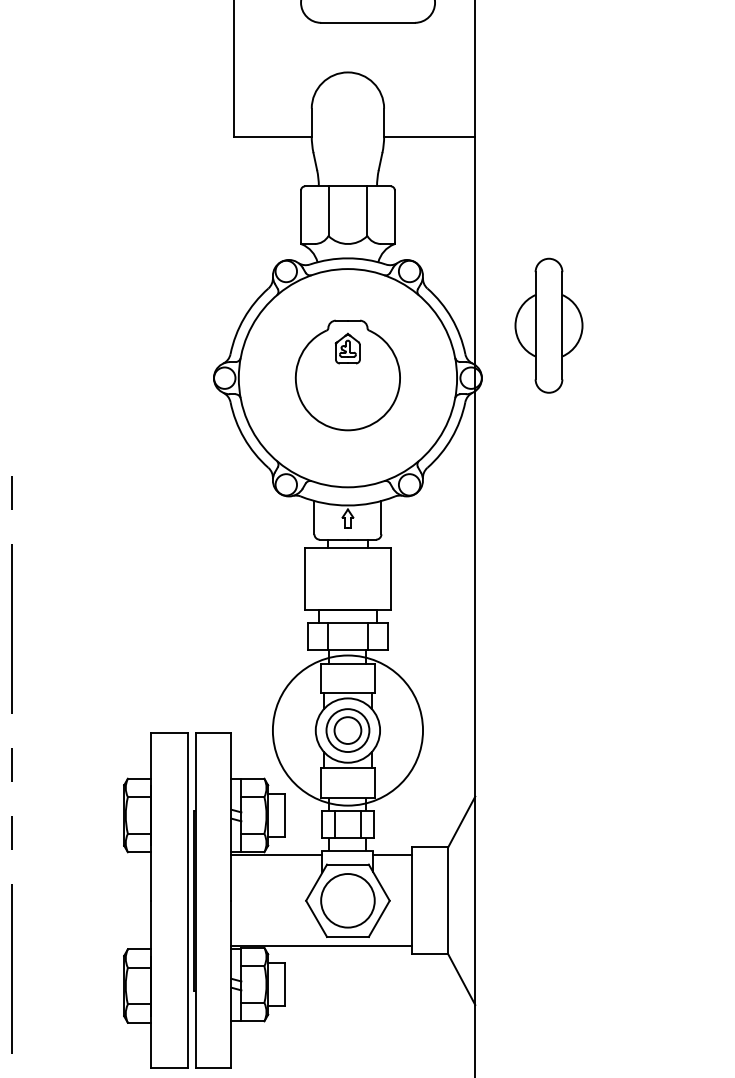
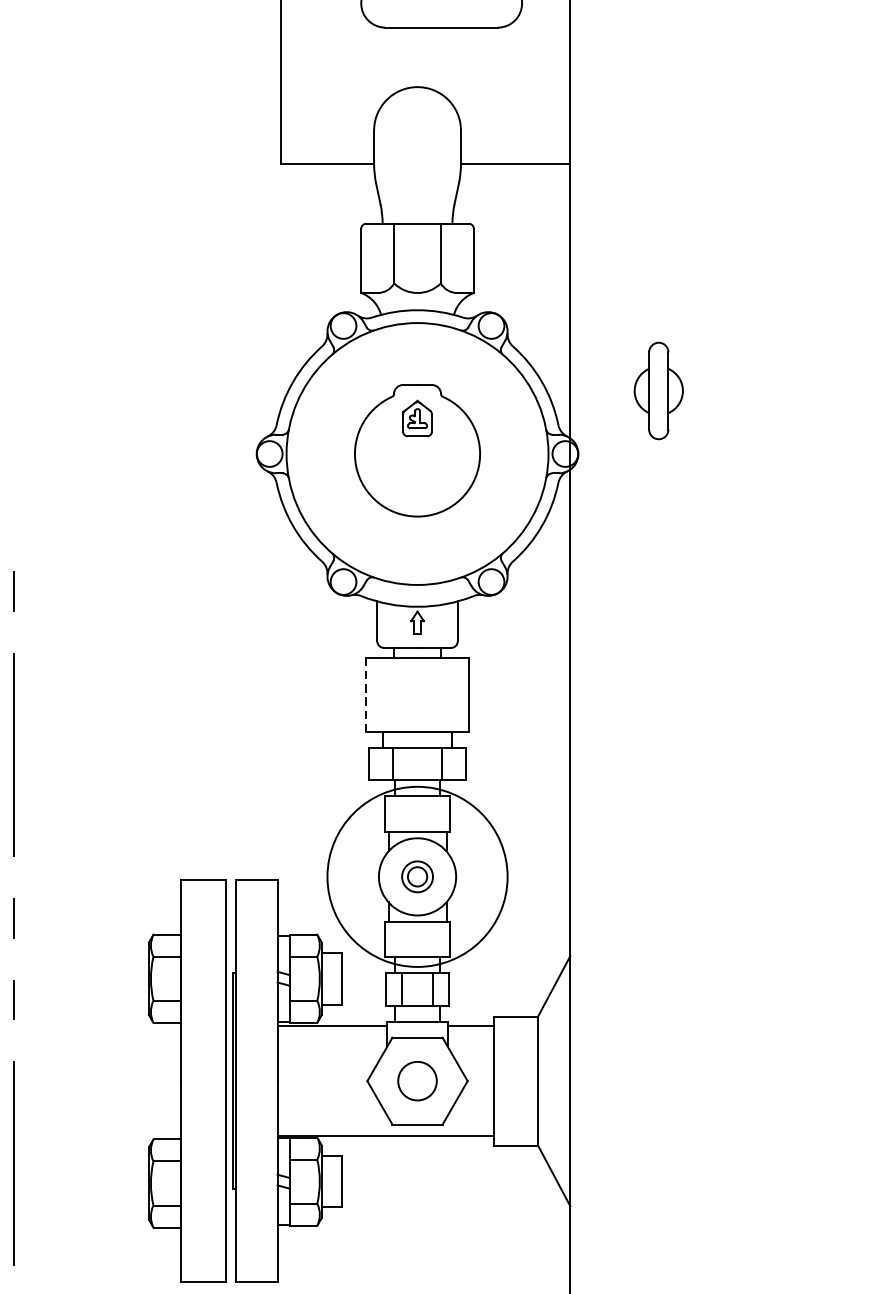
part: (548, 325) -> (658, 390), size x0.6
line: (305, 579) -> (366, 695), solid -> dashed
part: (347, 730) -> (417, 876), size x0.6
circle: (347, 900) -> (417, 1080), size x0.6

